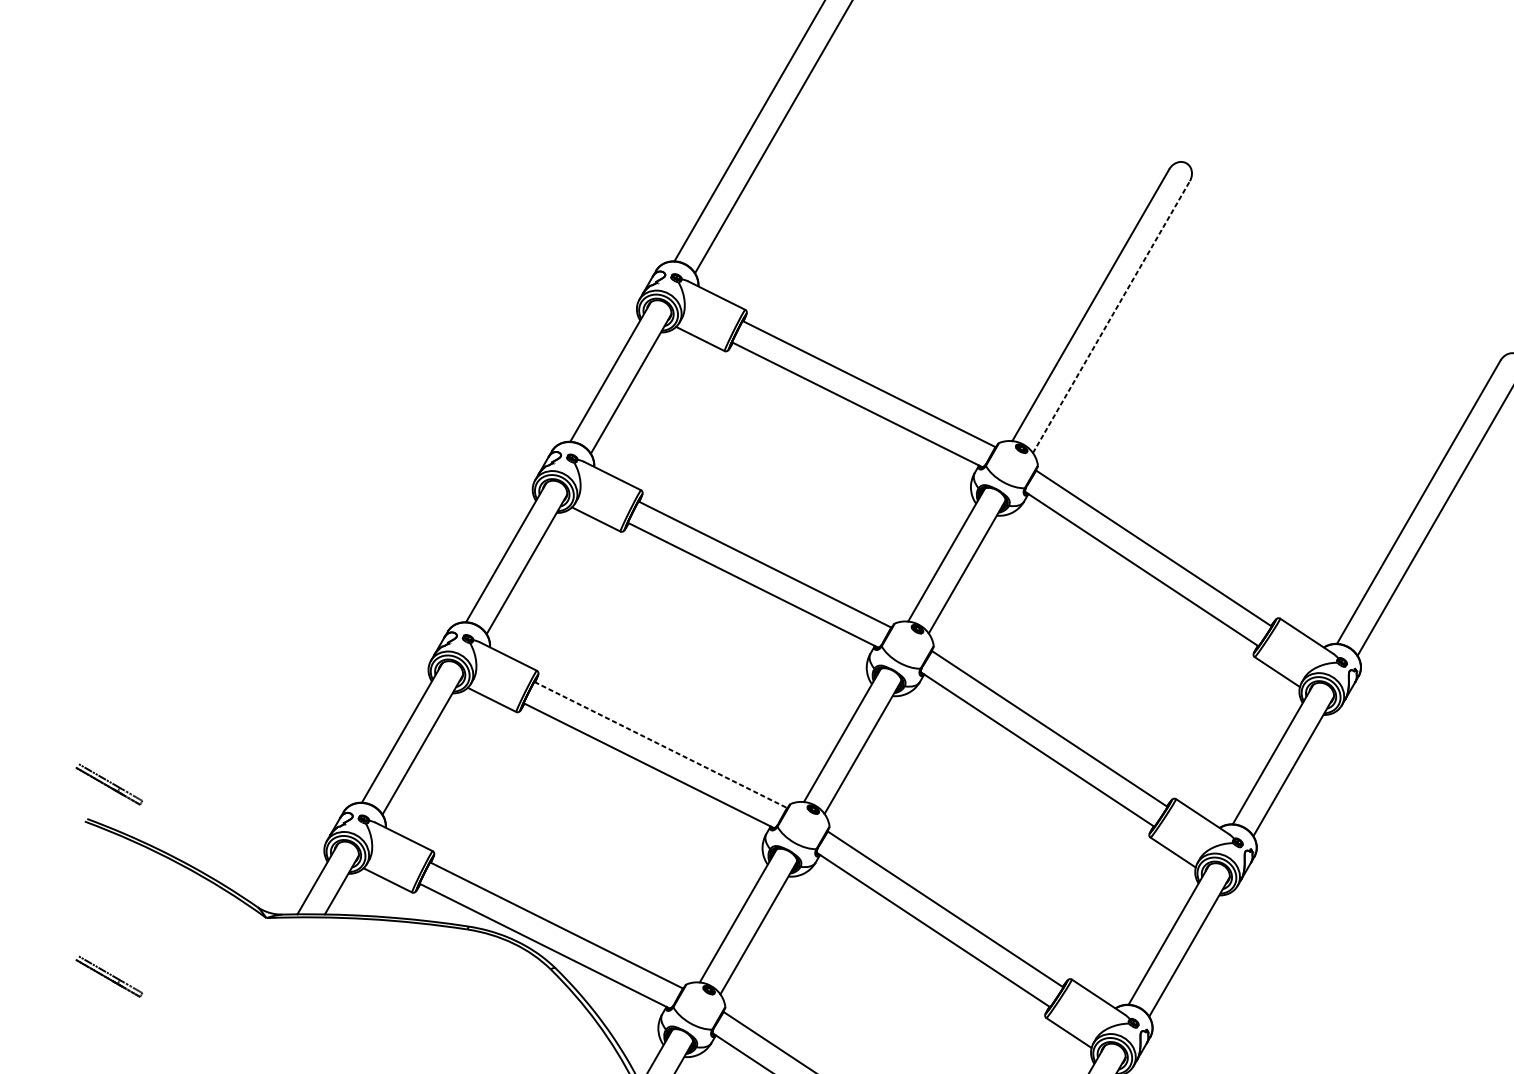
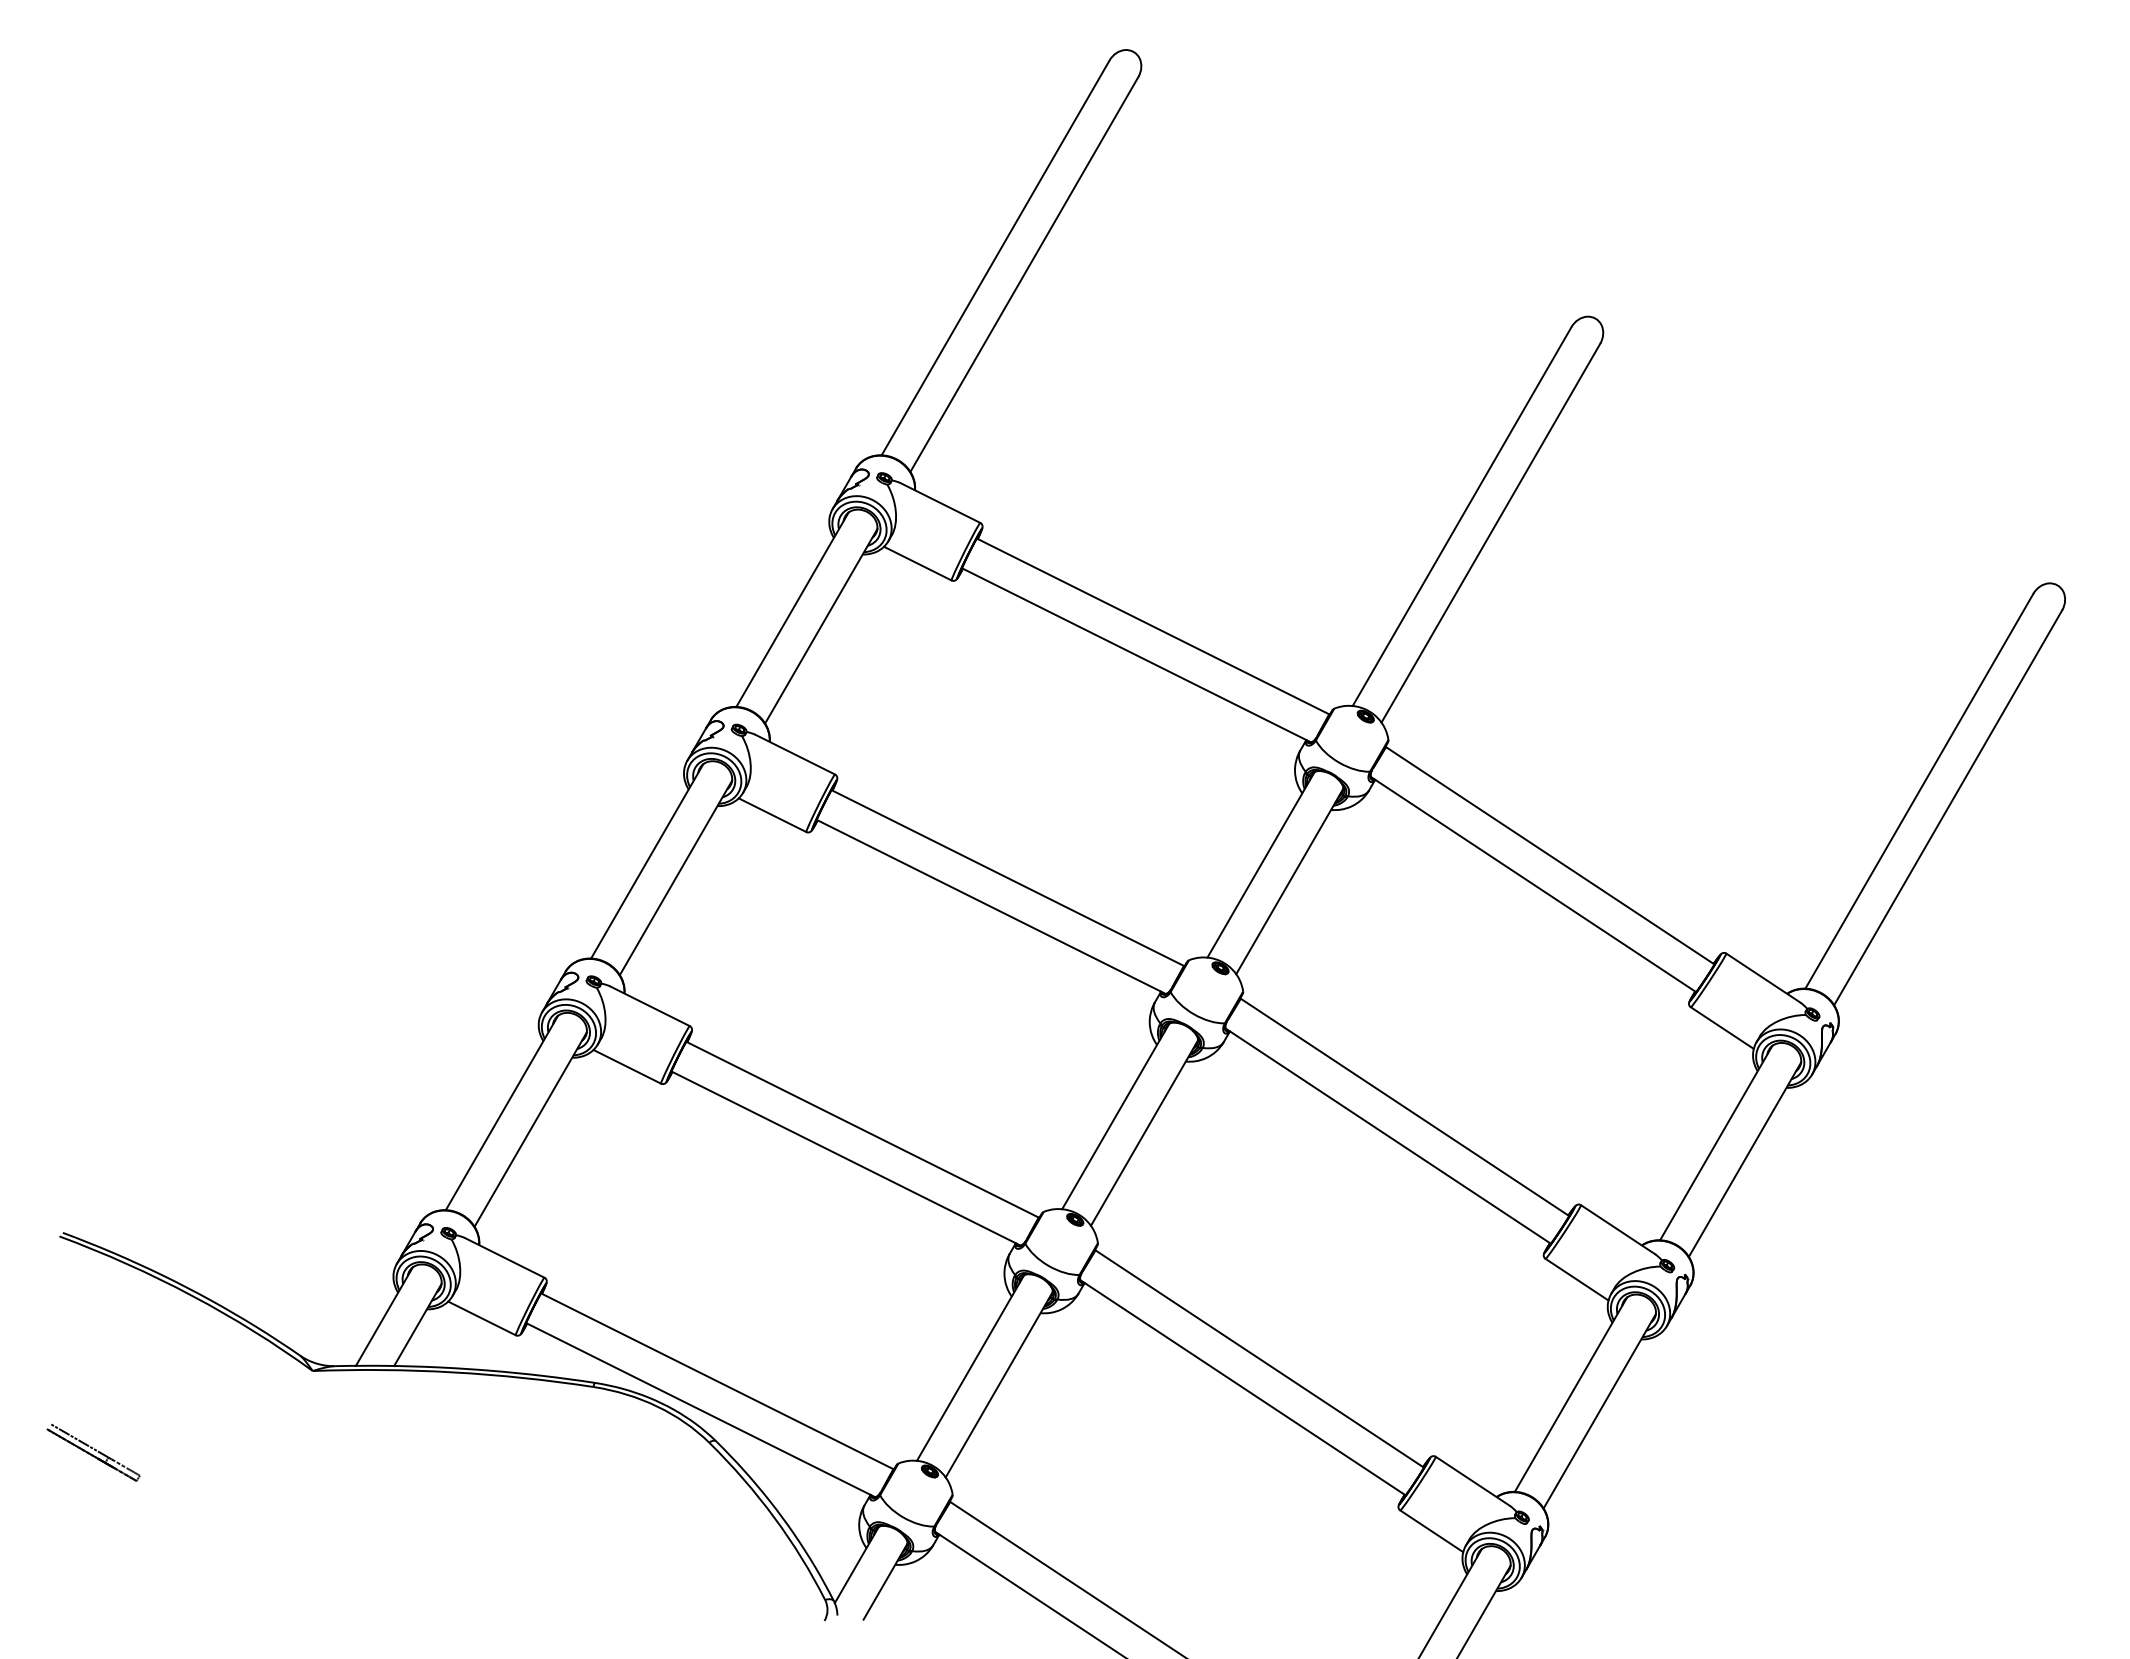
line: (1111, 317) -> (1490, 533), dashed -> solid
line: (660, 744) -> (862, 1129), dashed -> solid
part: (109, 784) -> (93, 1184), removed

